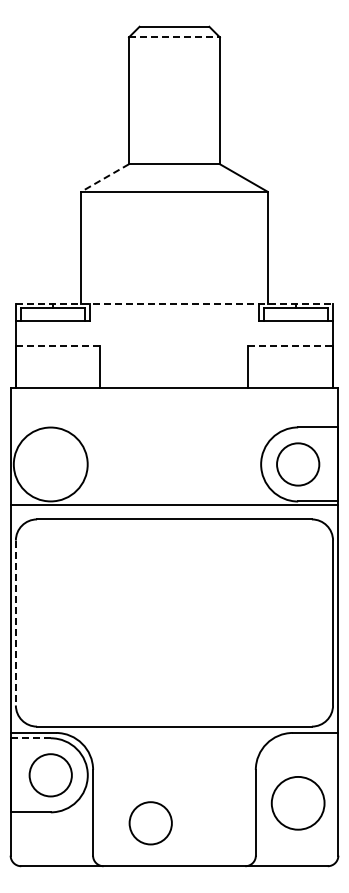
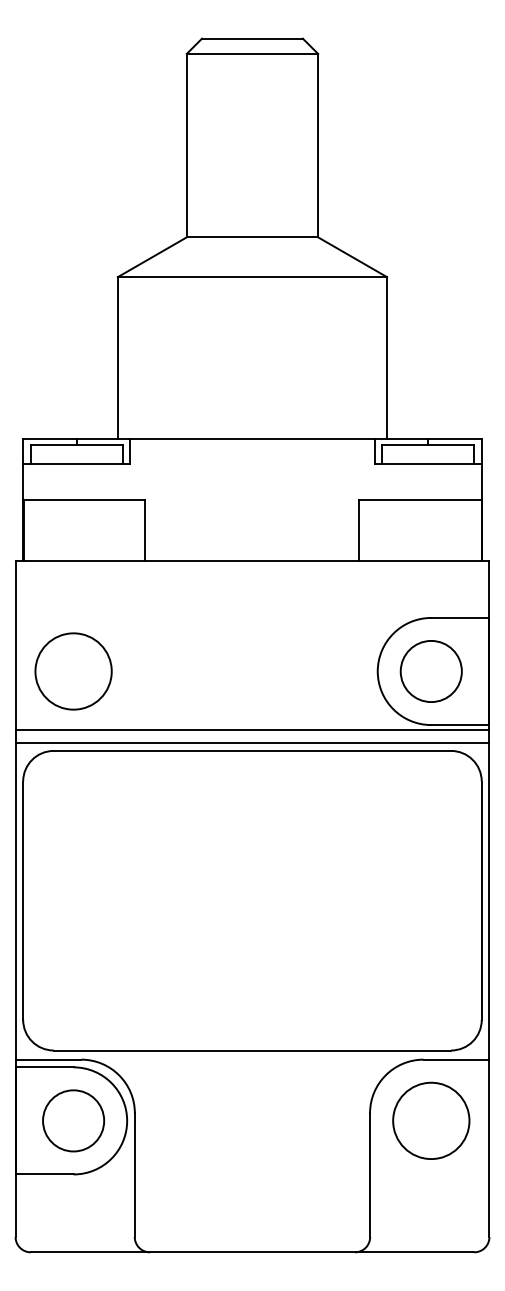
line: (174, 37) -> (252, 54), dashed -> solid
line: (104, 178) -> (151, 258), dashed -> solid
line: (174, 303) -> (252, 438), dashed -> solid
line: (58, 346) -> (84, 500), dashed -> solid
line: (291, 346) -> (421, 500), dashed -> solid
circle: (50, 464) -> (73, 671), size x0.71
line: (174, 513) -> (252, 742), added
line: (15, 623) -> (22, 901), dashed -> solid
line: (30, 738) -> (44, 1067), dashed -> solid
circle: (297, 803) -> (430, 1121), moved
circle: (150, 823) -> (217, 1190), removed

